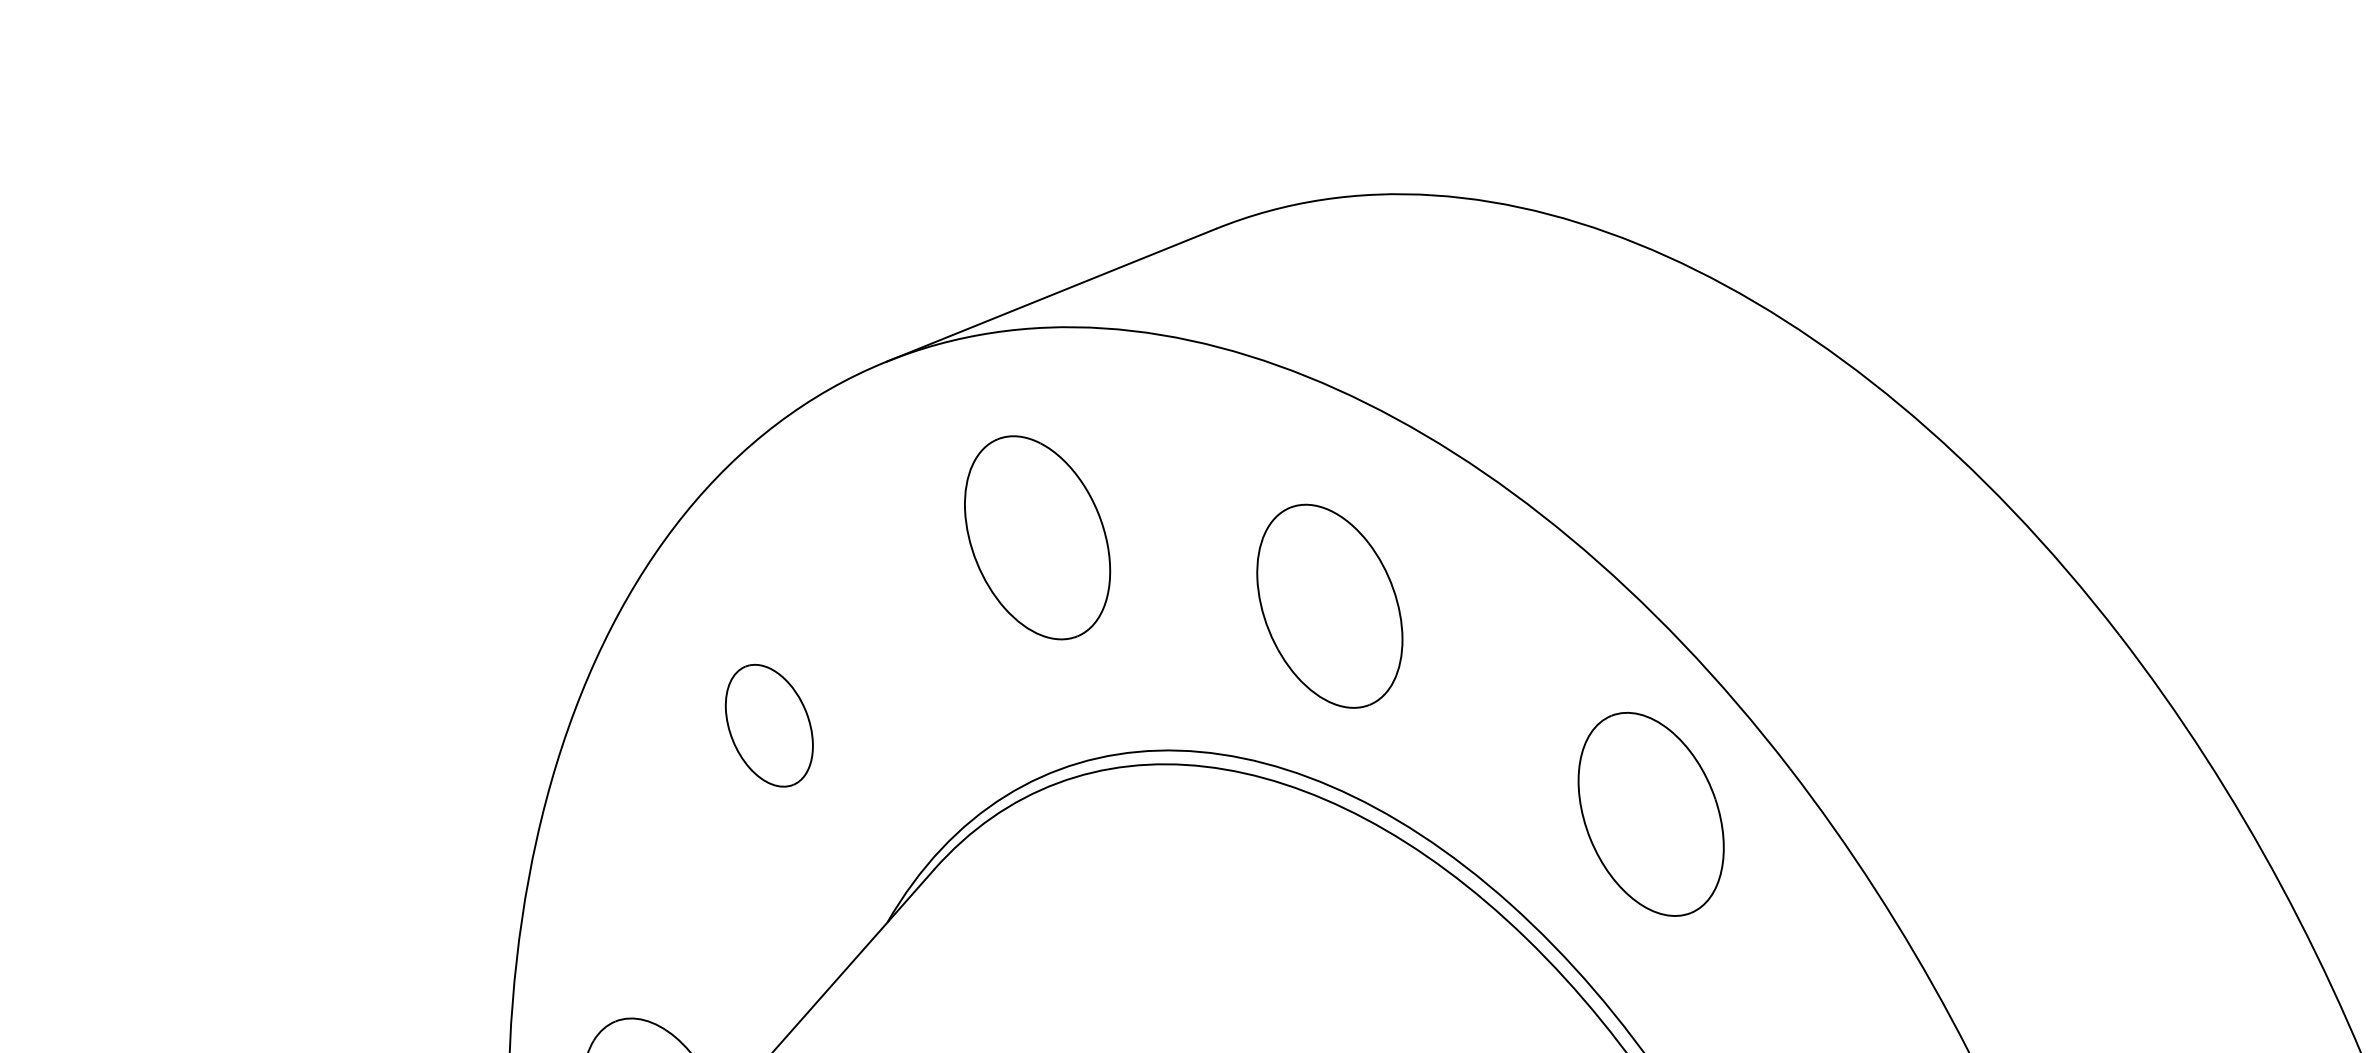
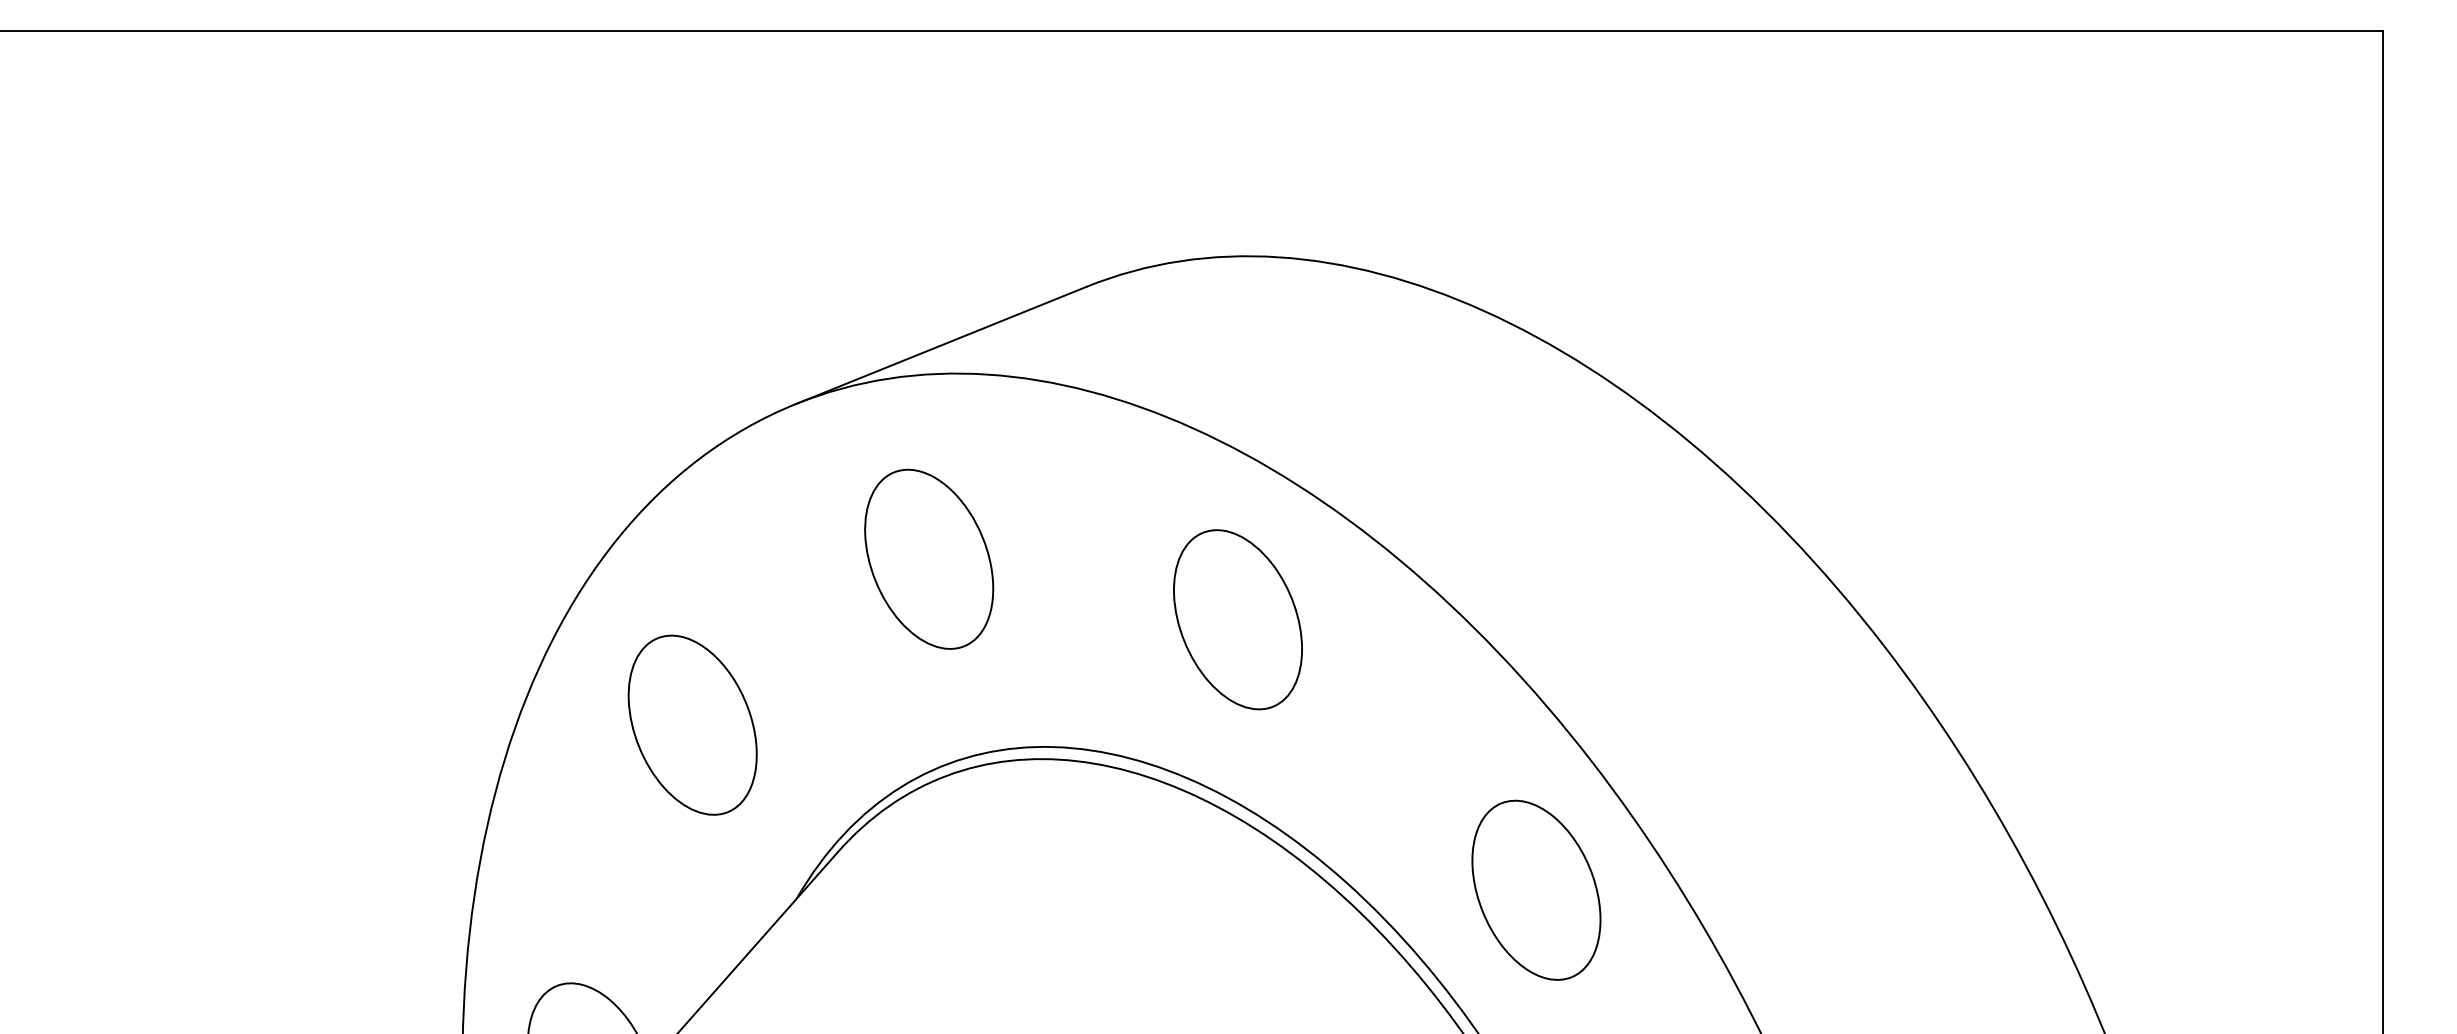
part: (1329, 606) -> (1237, 619), moved
part: (769, 725) -> (692, 724), size x1.67
part: (1651, 813) -> (1536, 889), moved

